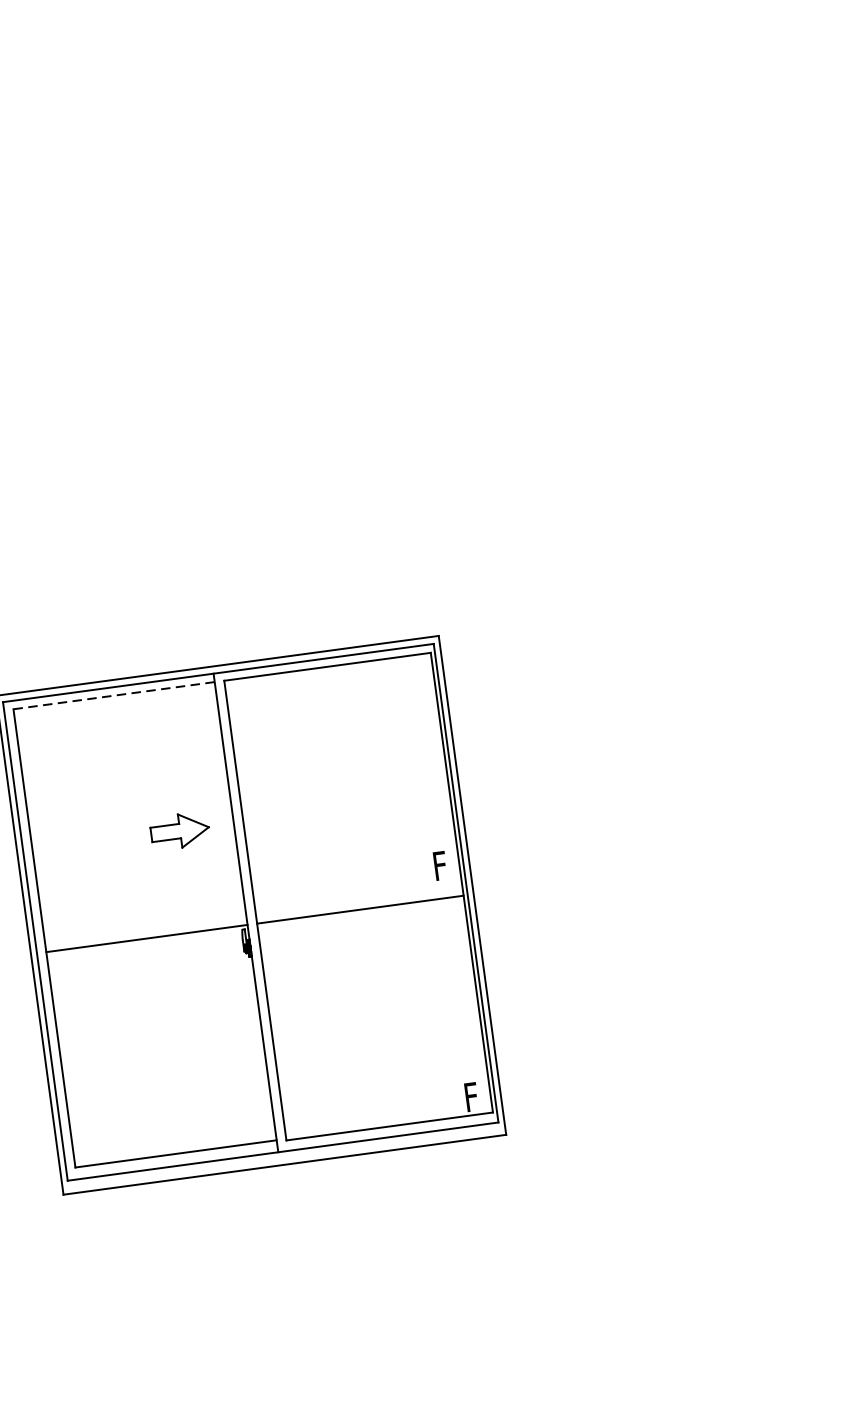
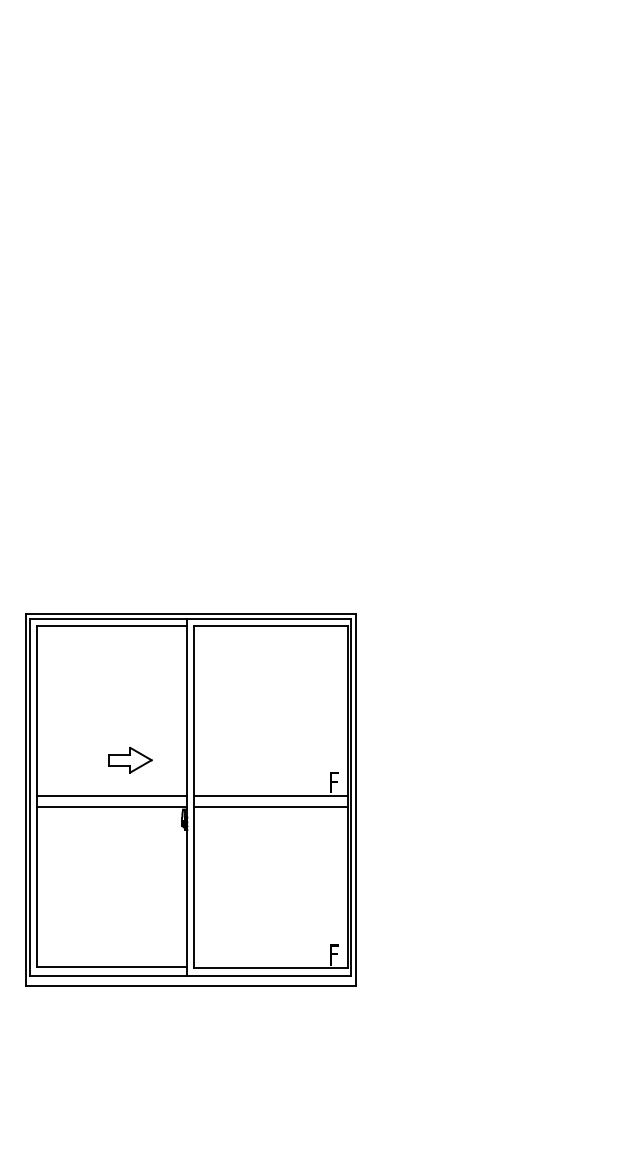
line: (114, 695) -> (112, 625), dashed -> solid
part: (180, 830) -> (130, 759), moved
line: (358, 894) -> (271, 795), added
line: (145, 923) -> (112, 795), added

